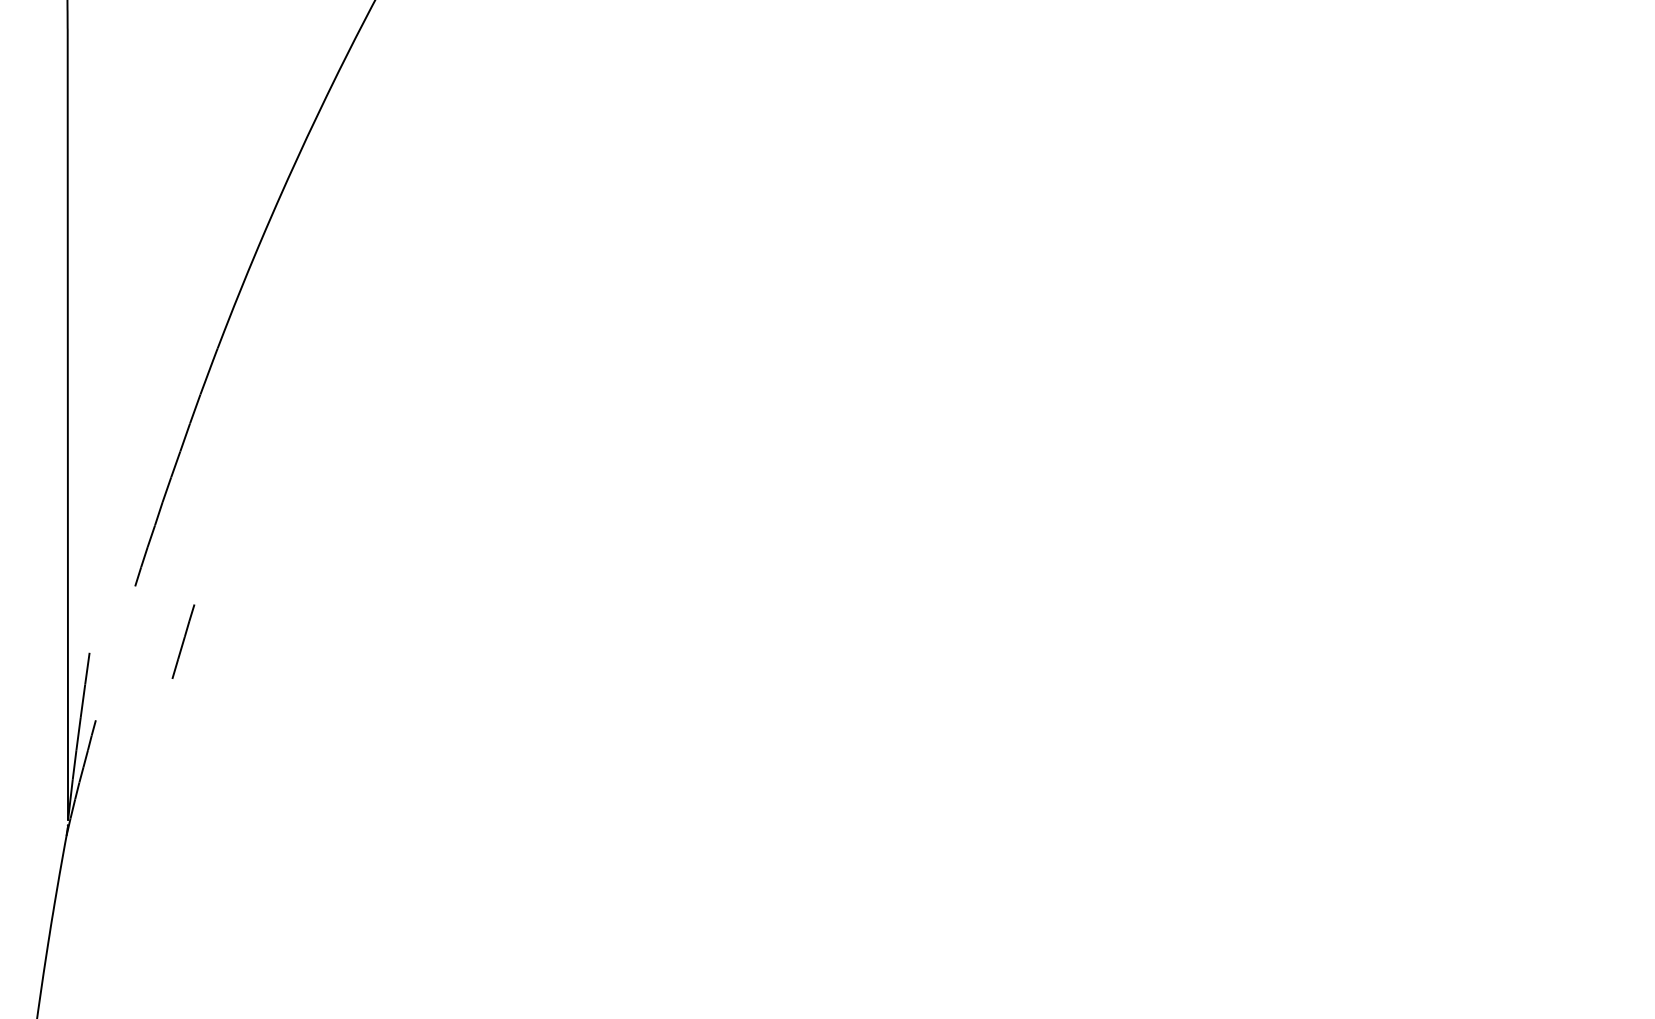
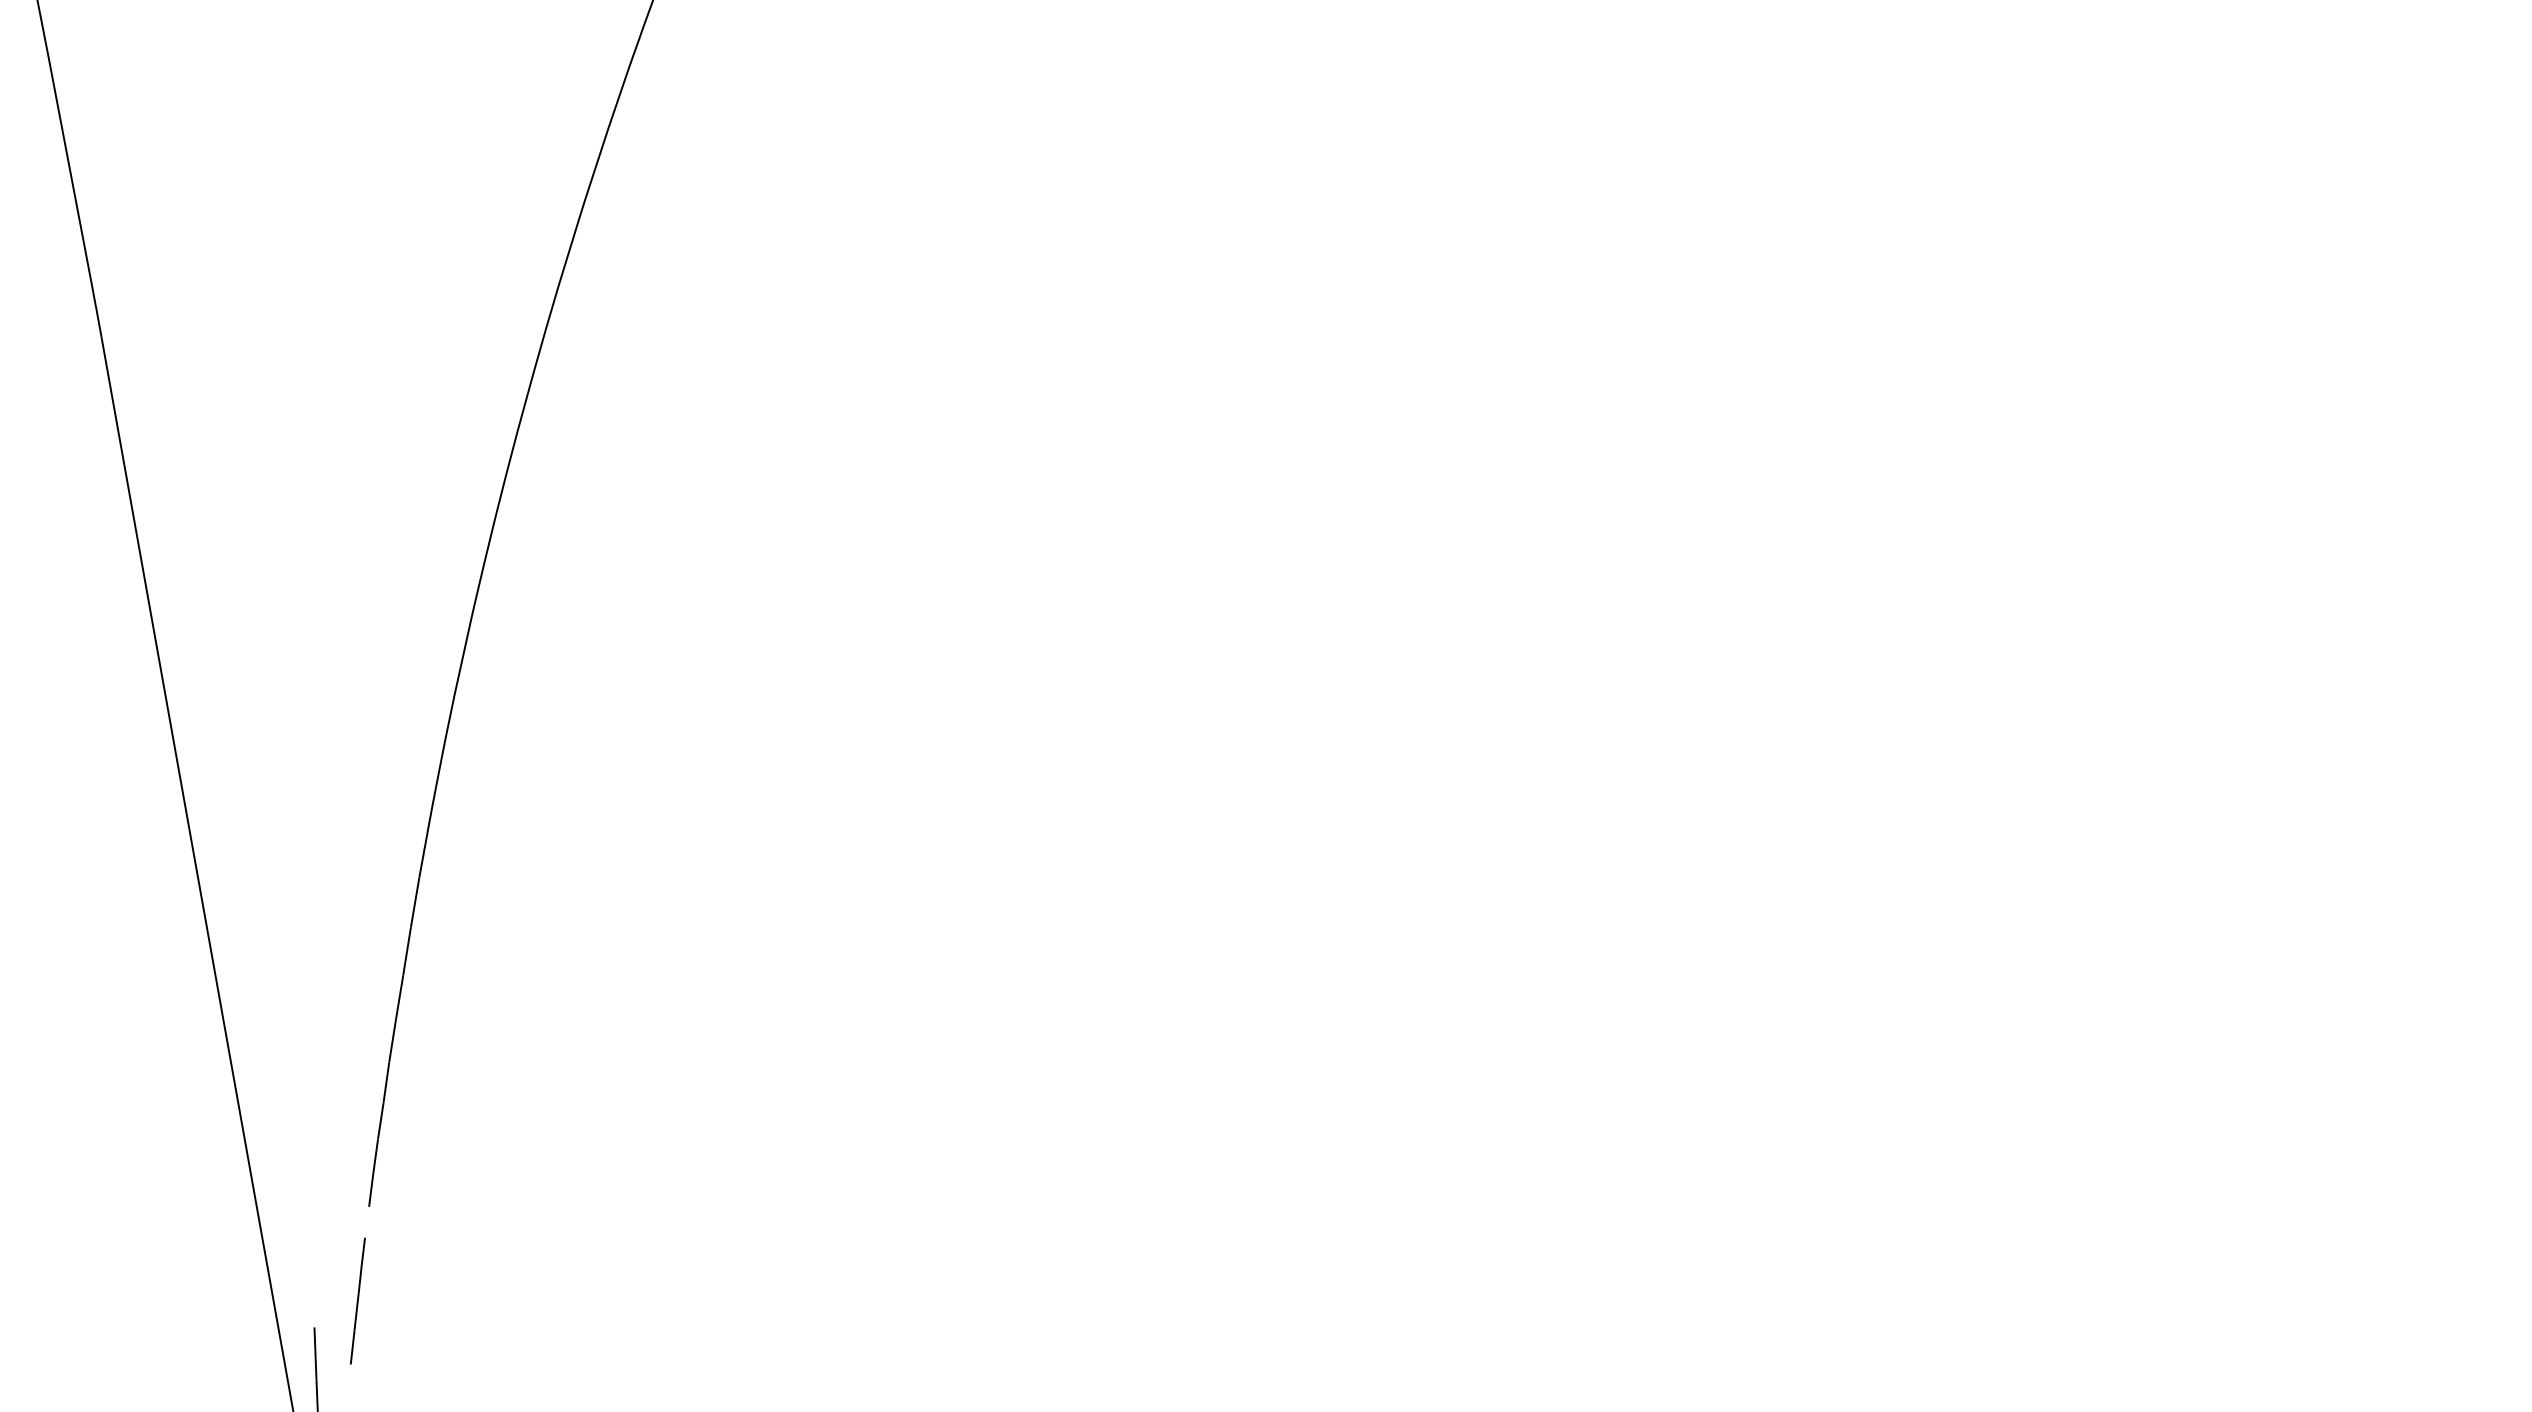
line: (183, 641) -> (357, 1300), moved

